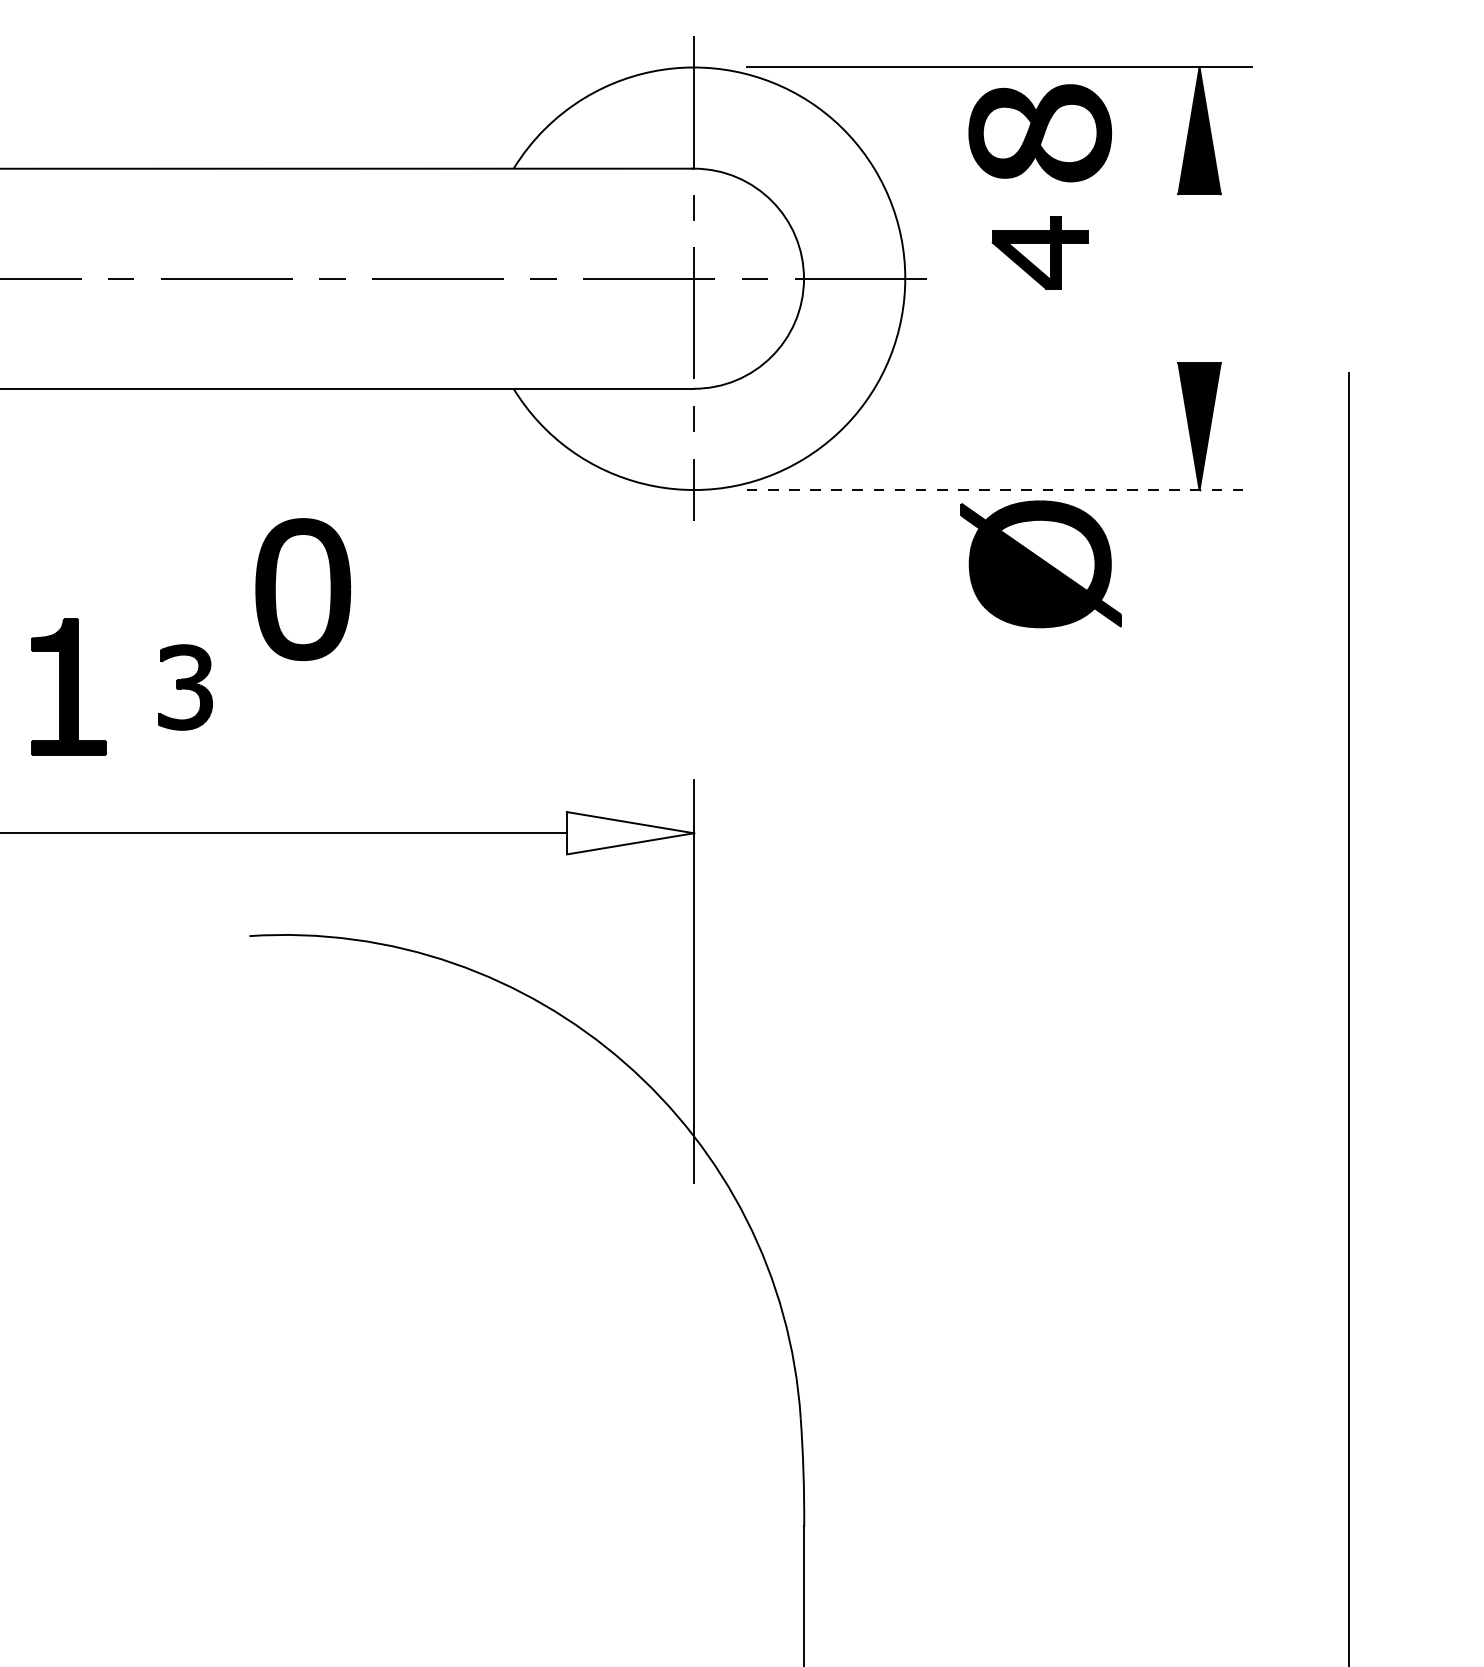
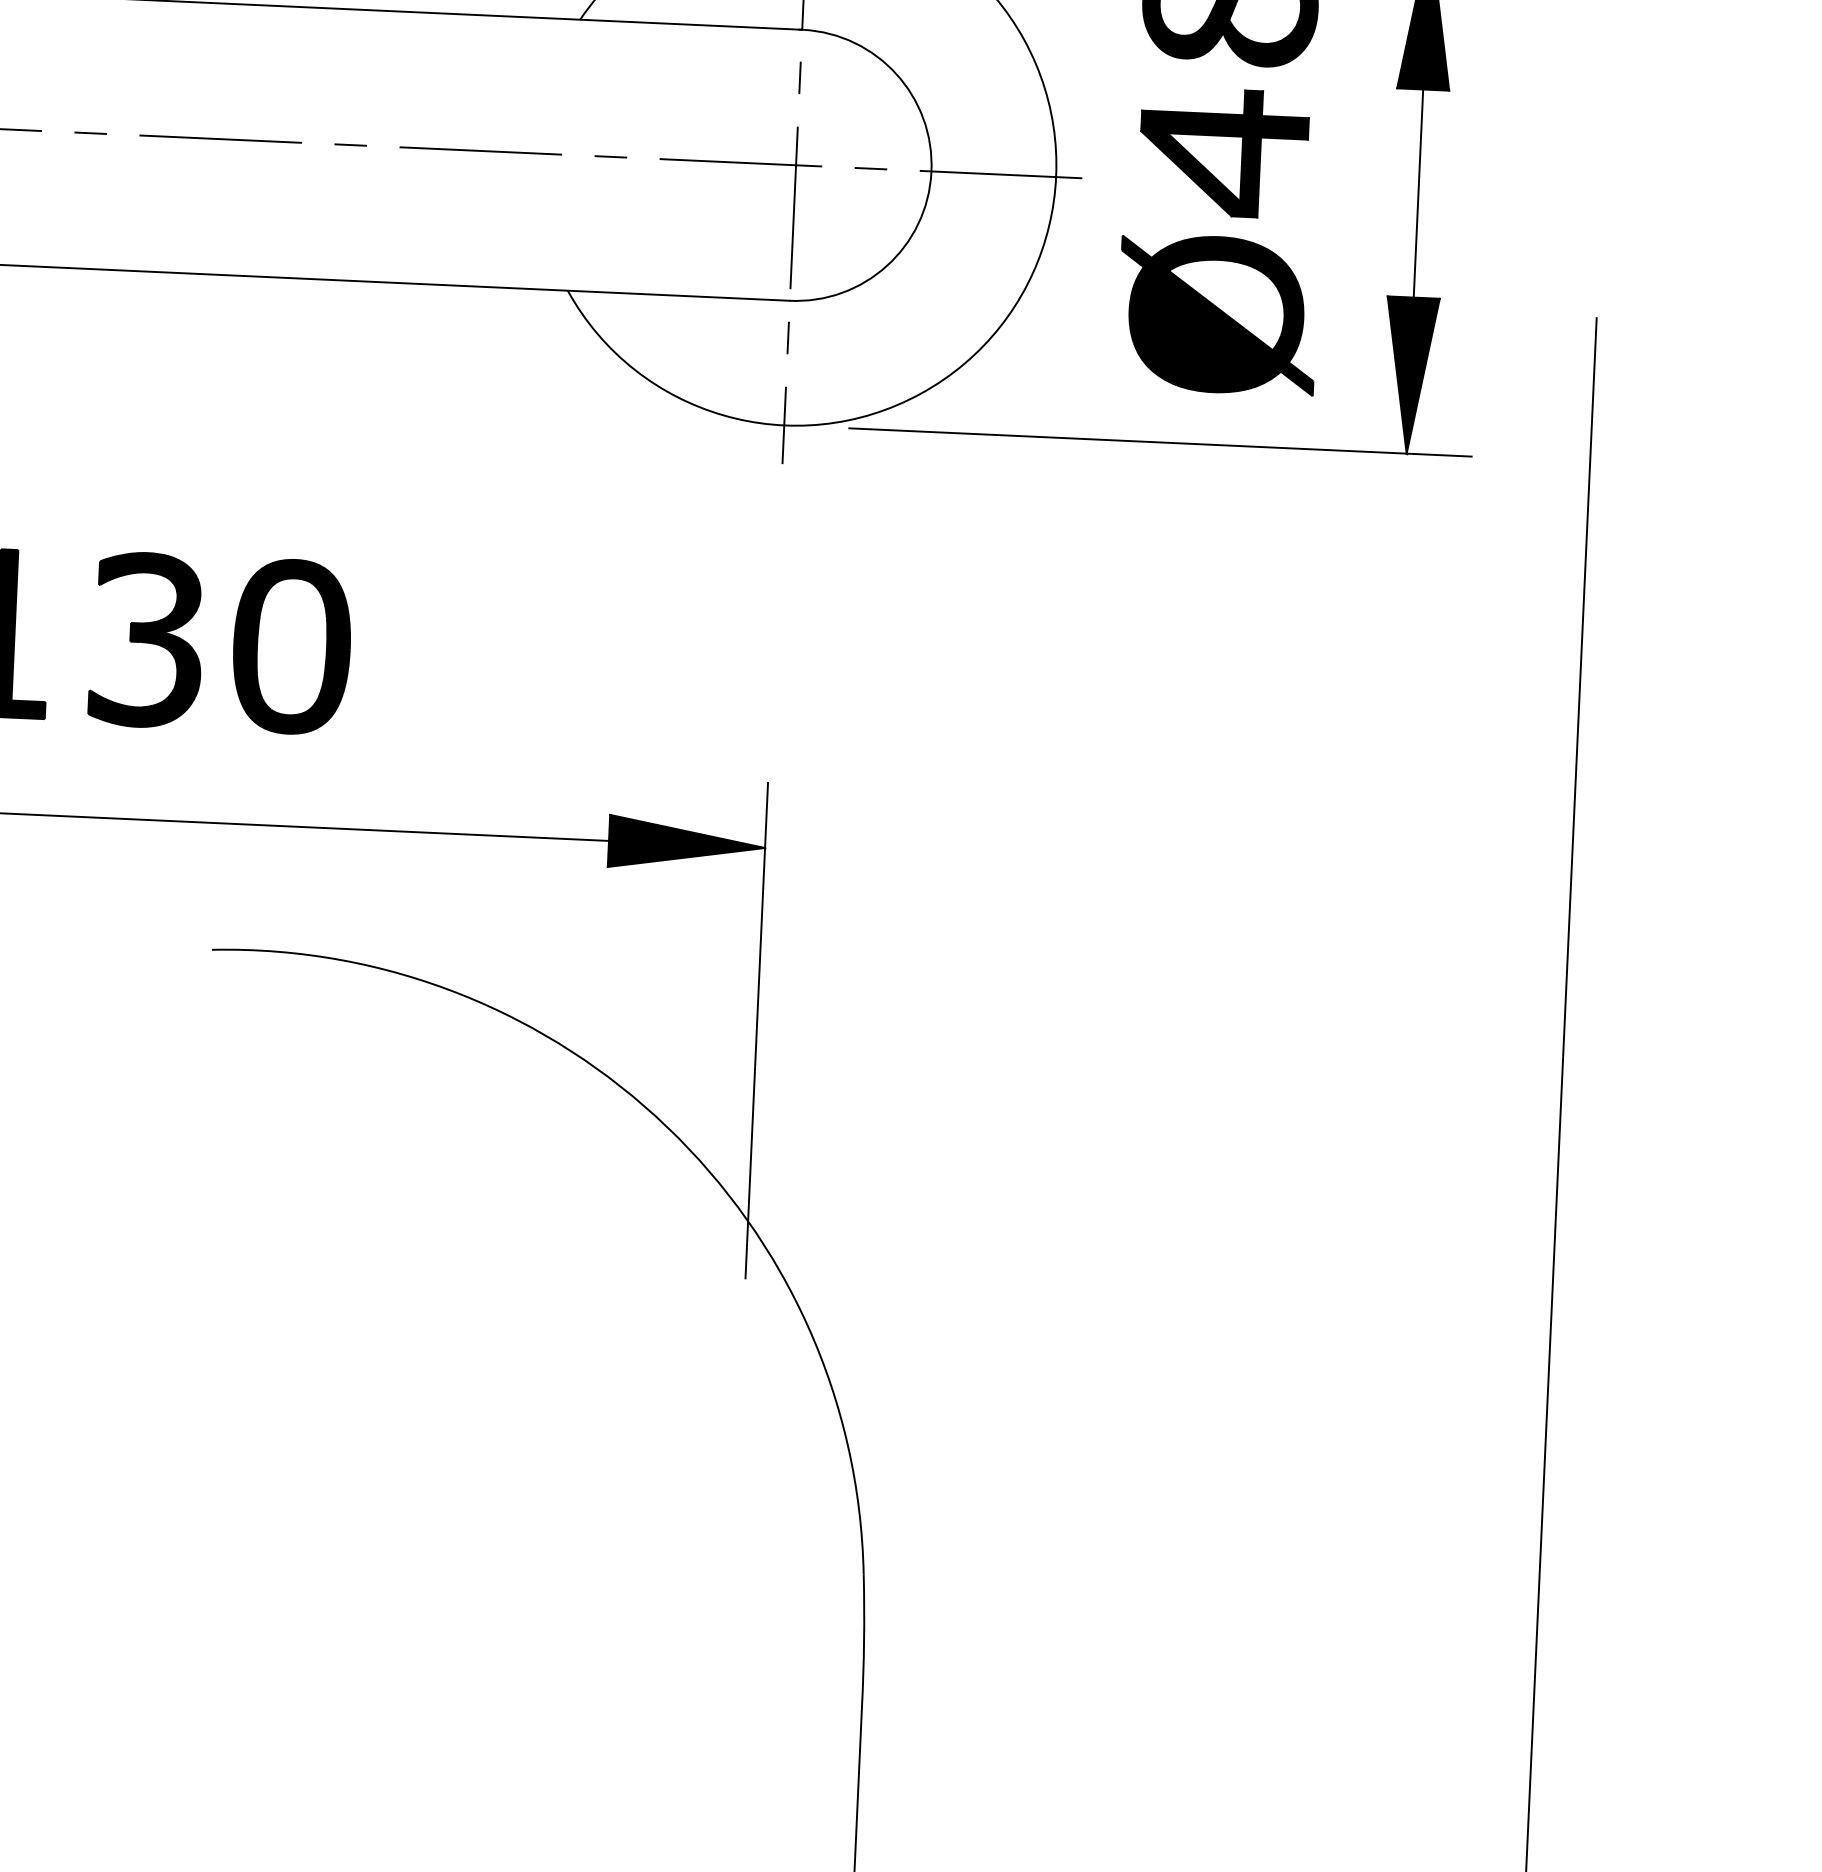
part: (1039, 252) -> (1222, 152), size x1.43
line: (1199, 278) -> (1418, 193), added
line: (999, 489) -> (1160, 441), dashed -> solid
part: (1040, 564) -> (1216, 314), moved
part: (302, 589) -> (291, 646), moved
part: (185, 687) -> (147, 640), size x1.67
fill: (630, 833) -> (686, 844), added

